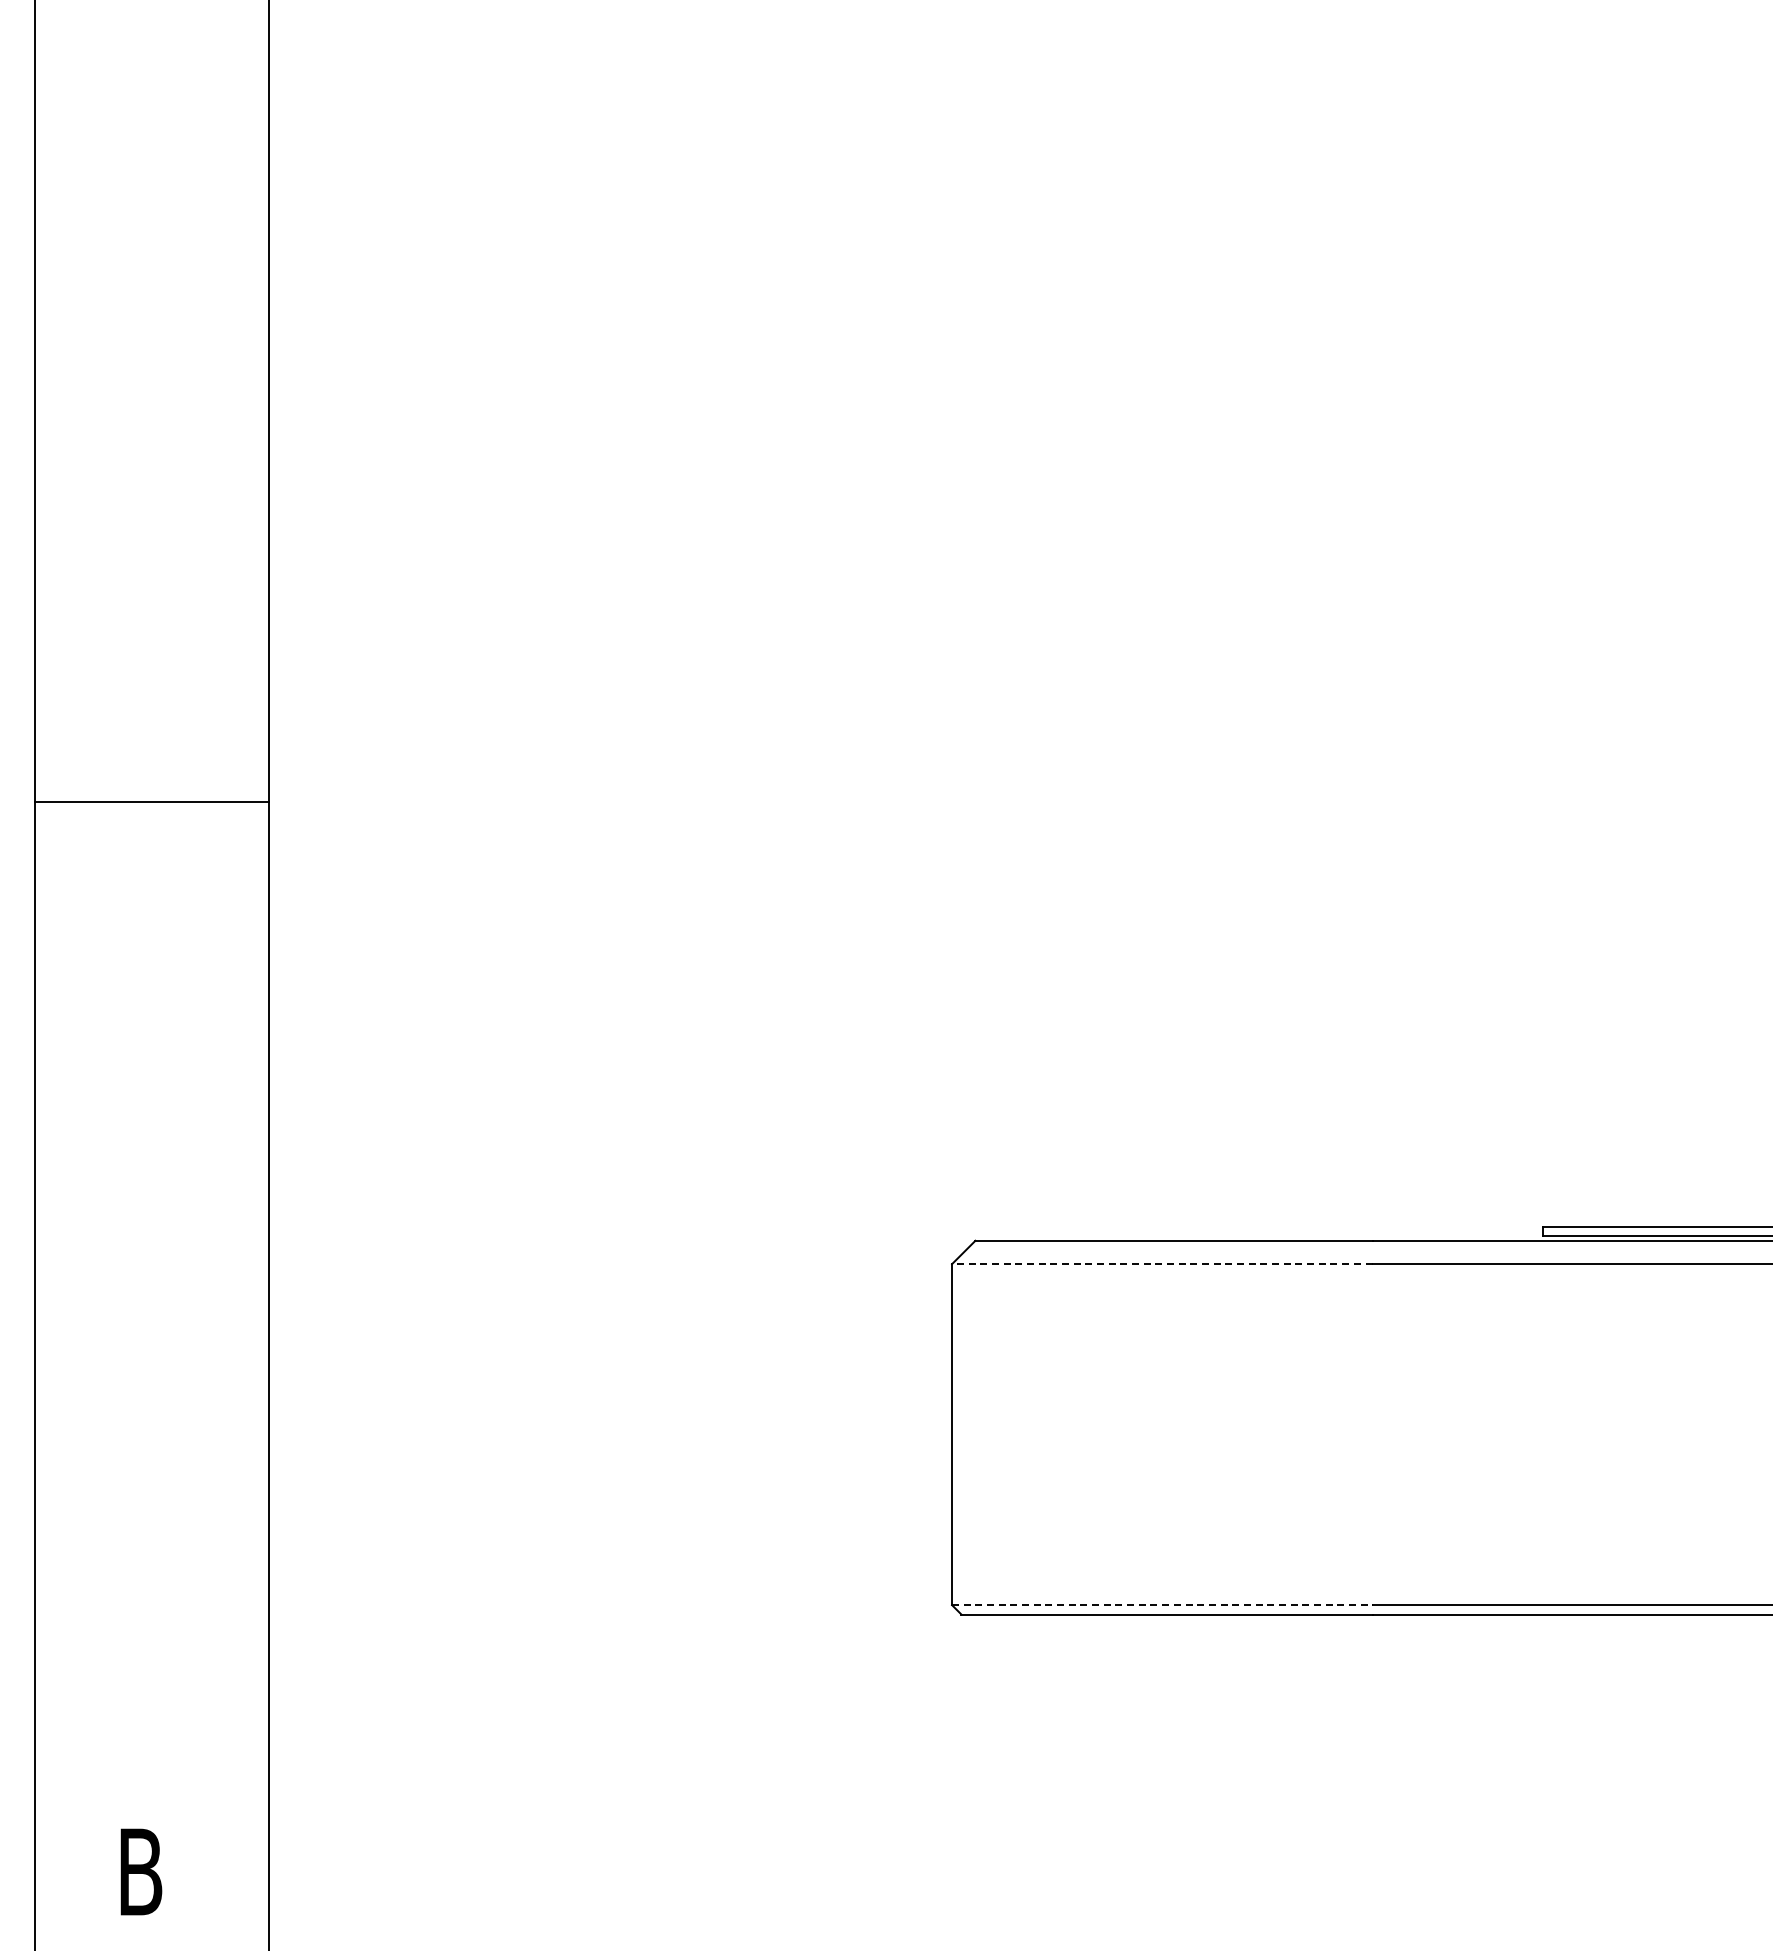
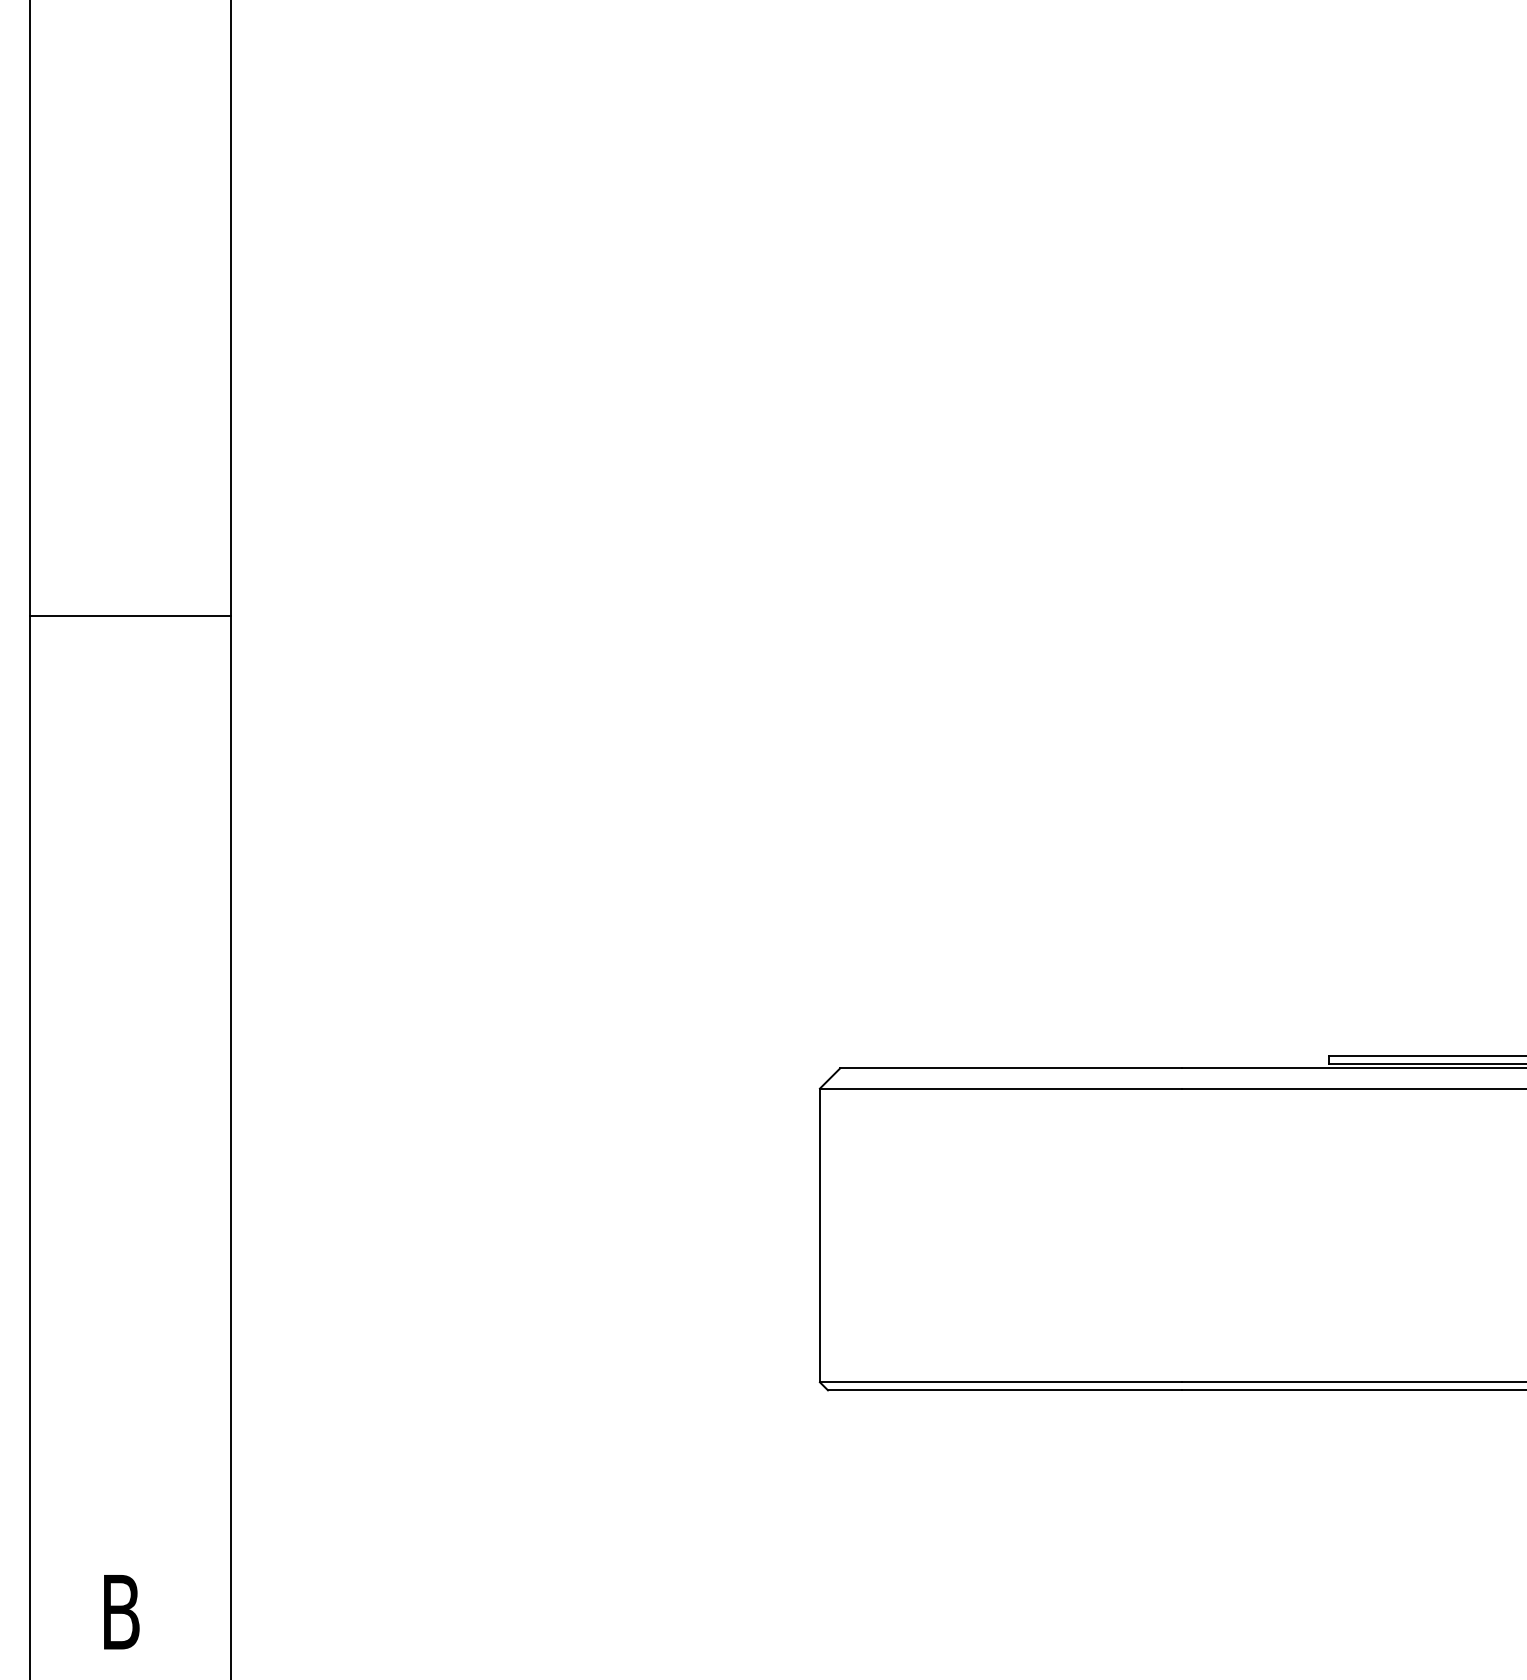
line: (151, 802) -> (130, 616), moved
line: (1161, 1264) -> (1000, 1088), dashed -> solid
line: (1162, 1605) -> (1001, 1382), dashed -> solid

